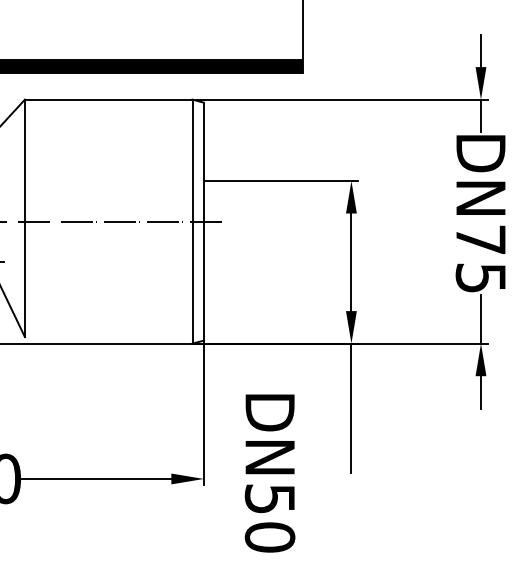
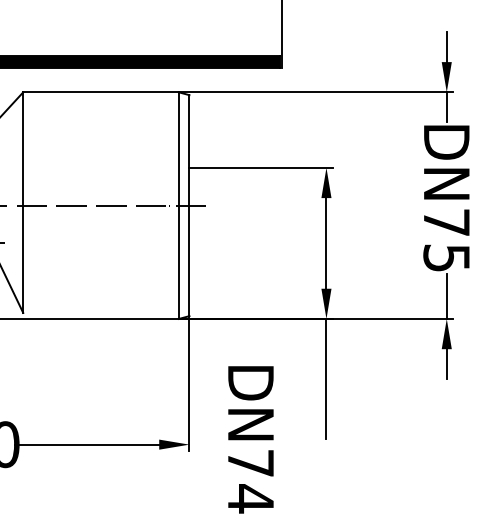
text: (269, 518) -> (250, 481), DN50 -> DN74

